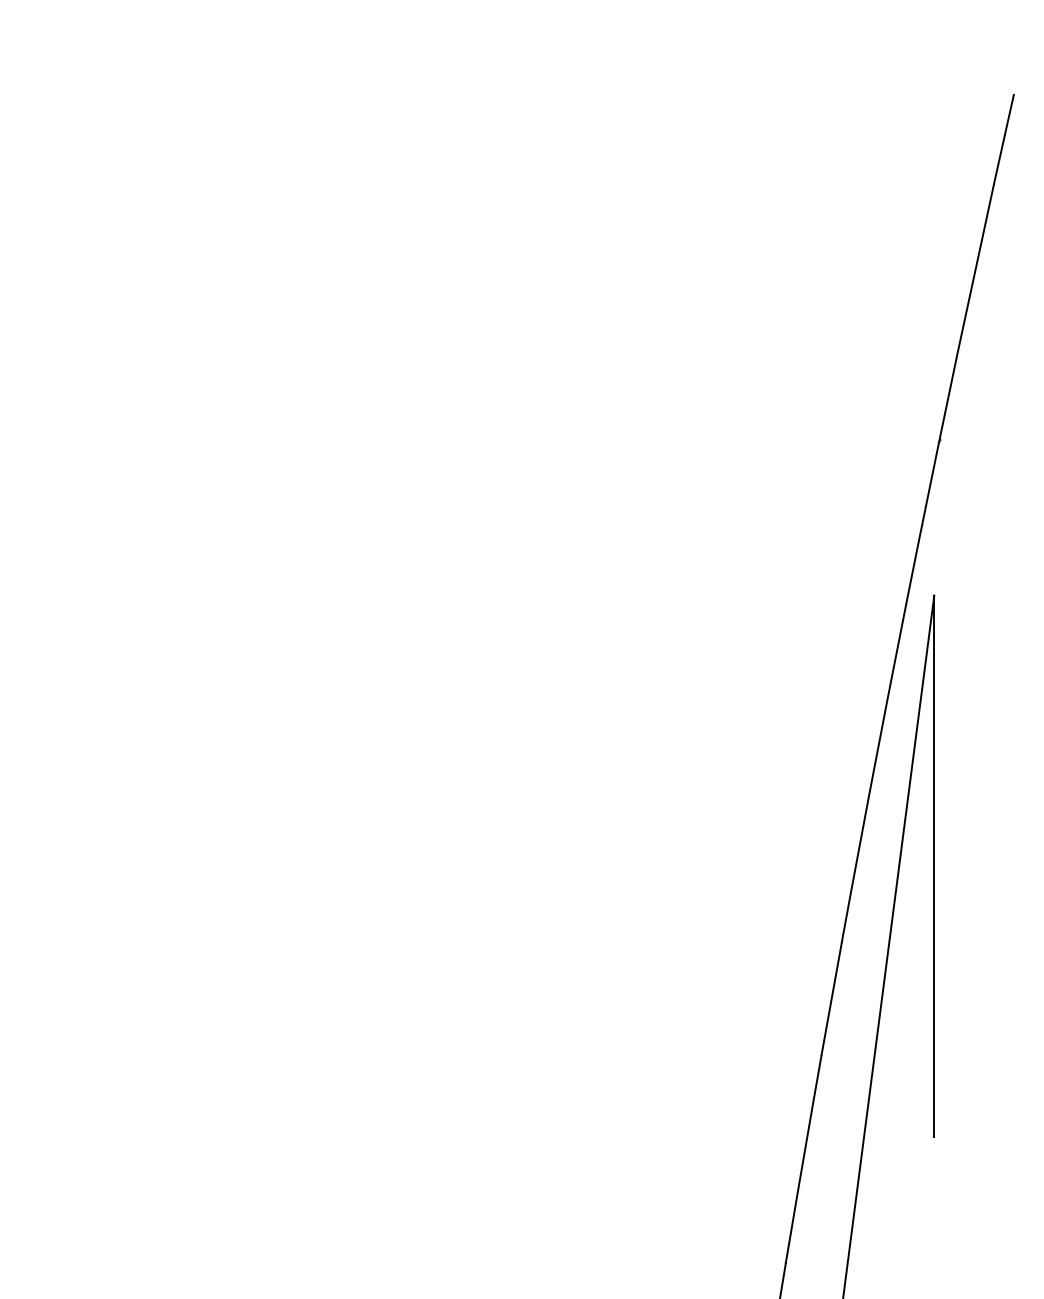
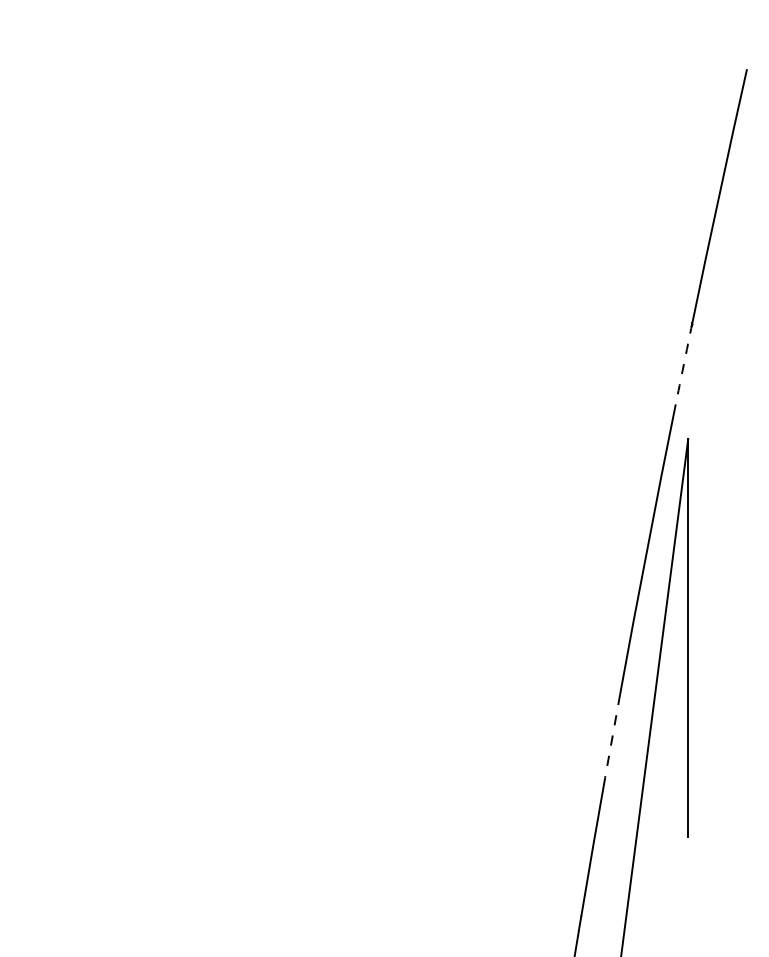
arc: (927, 494) -> (683, 364), solid -> dashed
line: (831, 999) -> (612, 736), solid -> dashed

